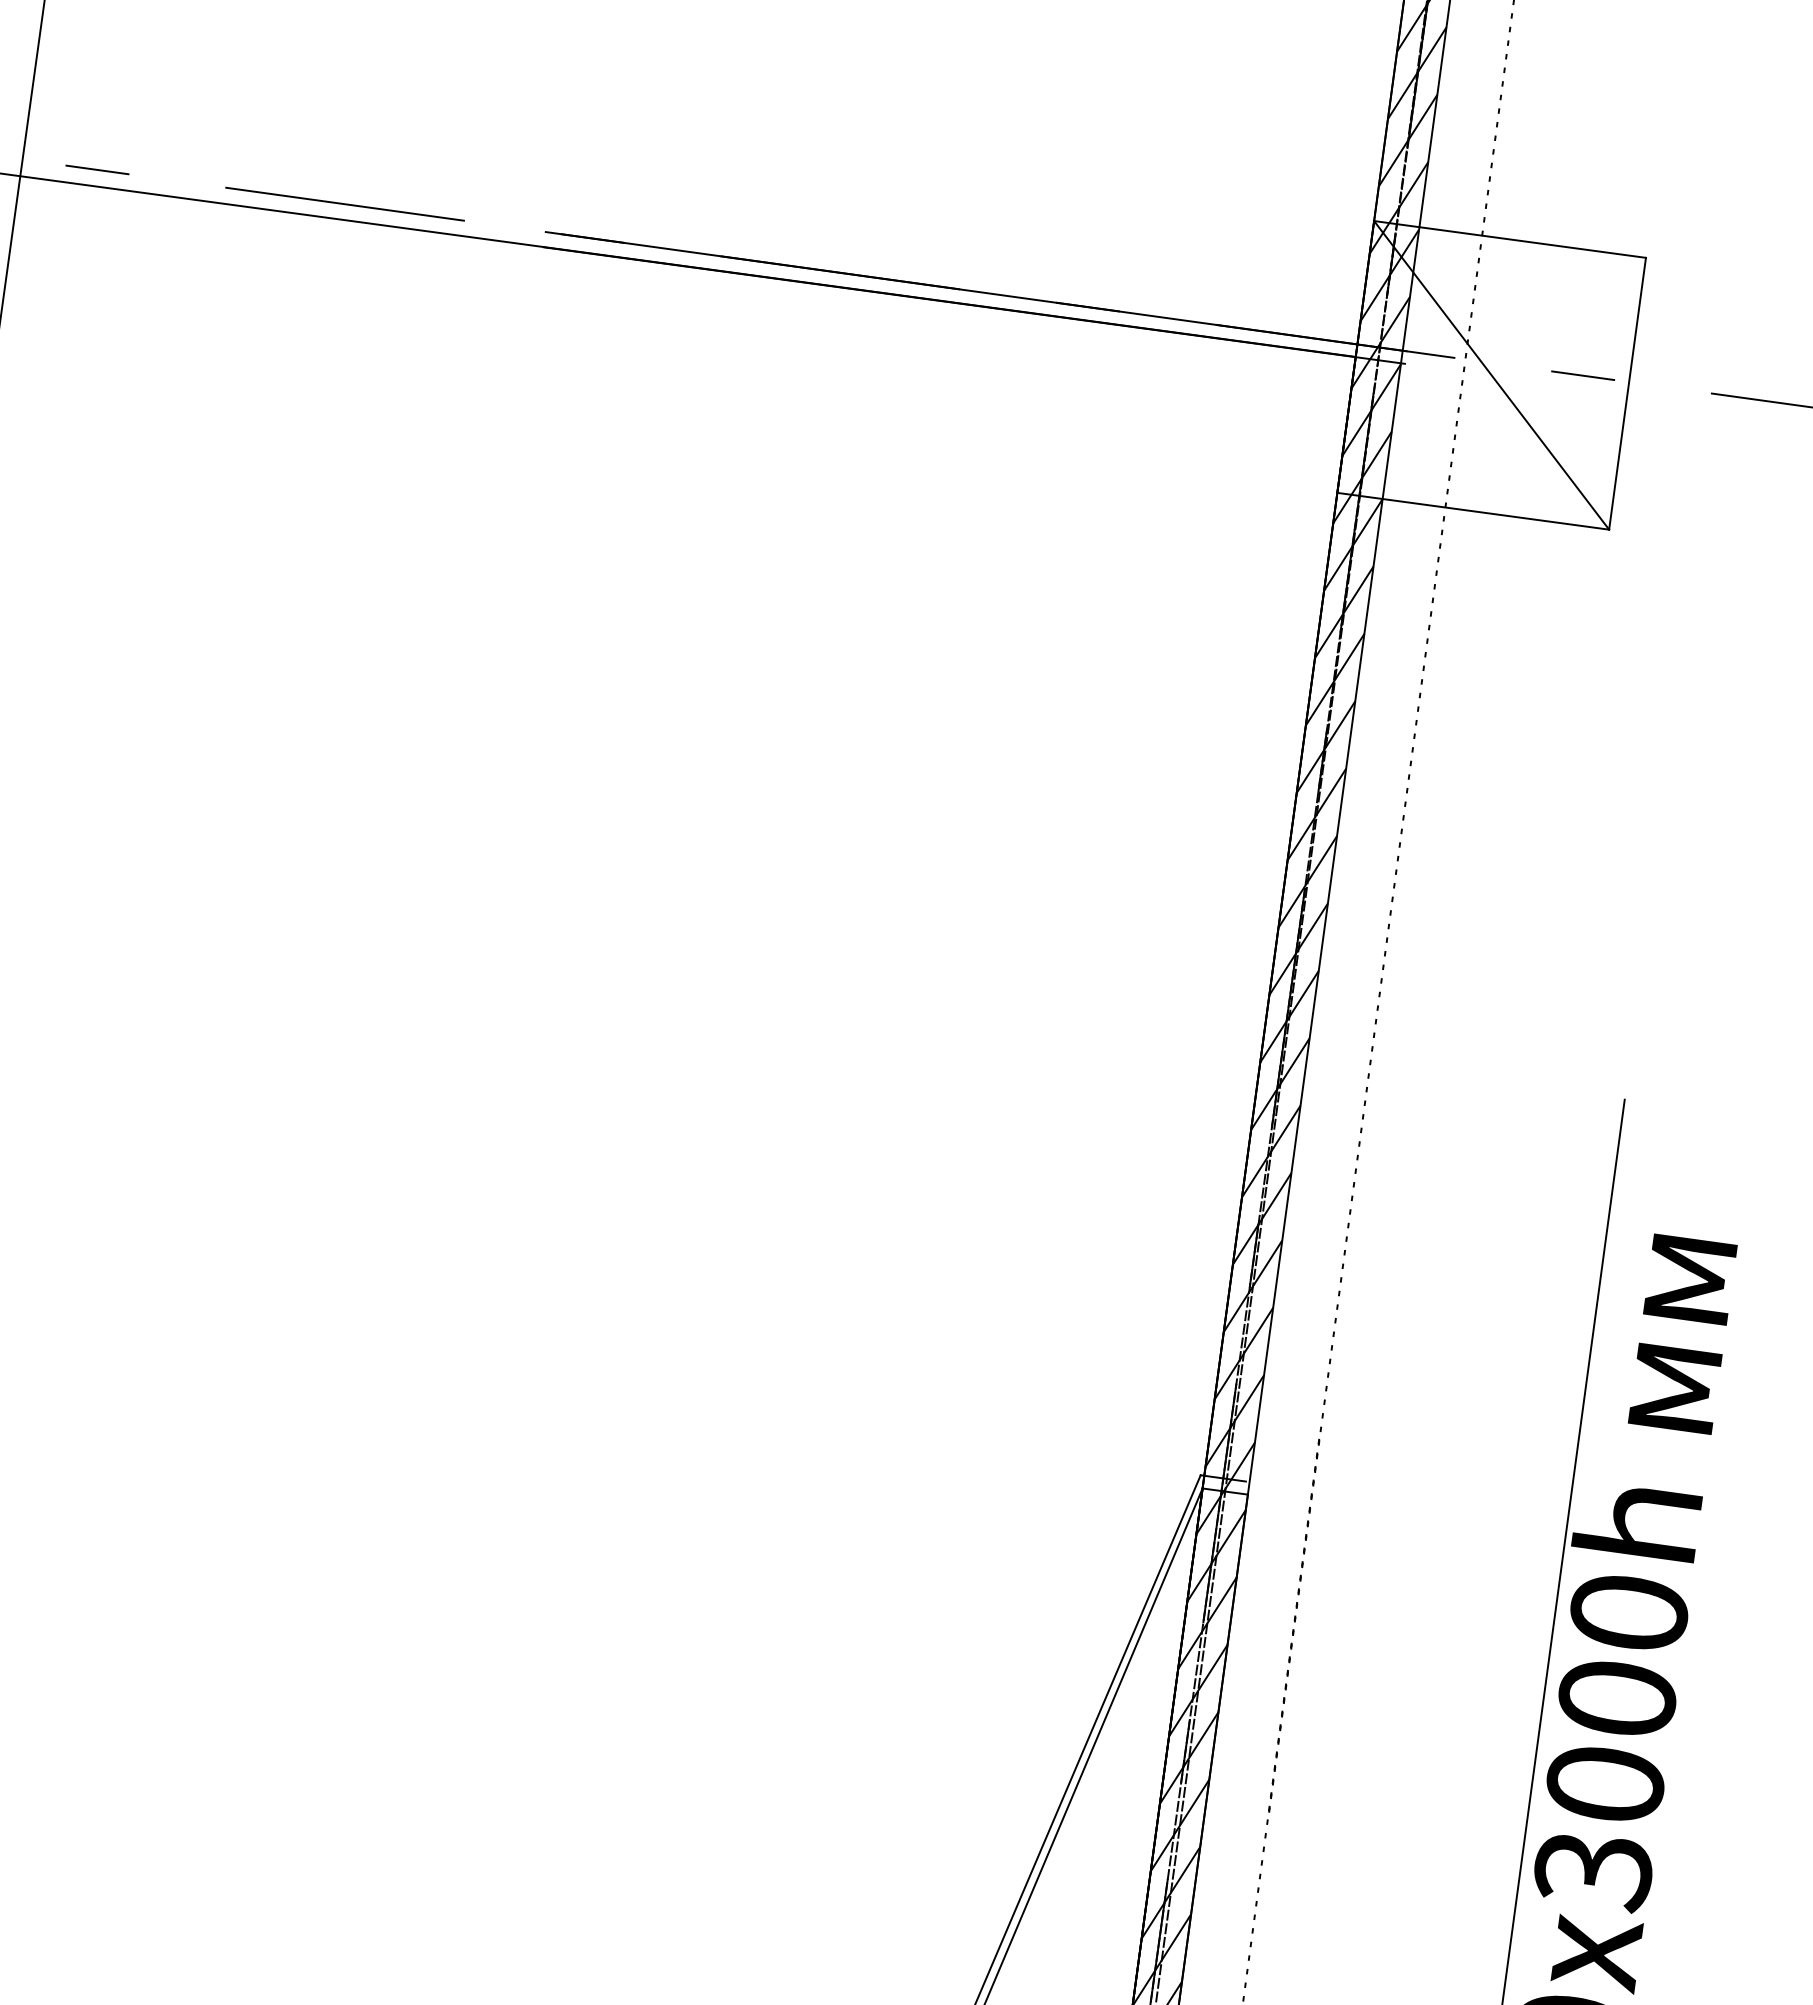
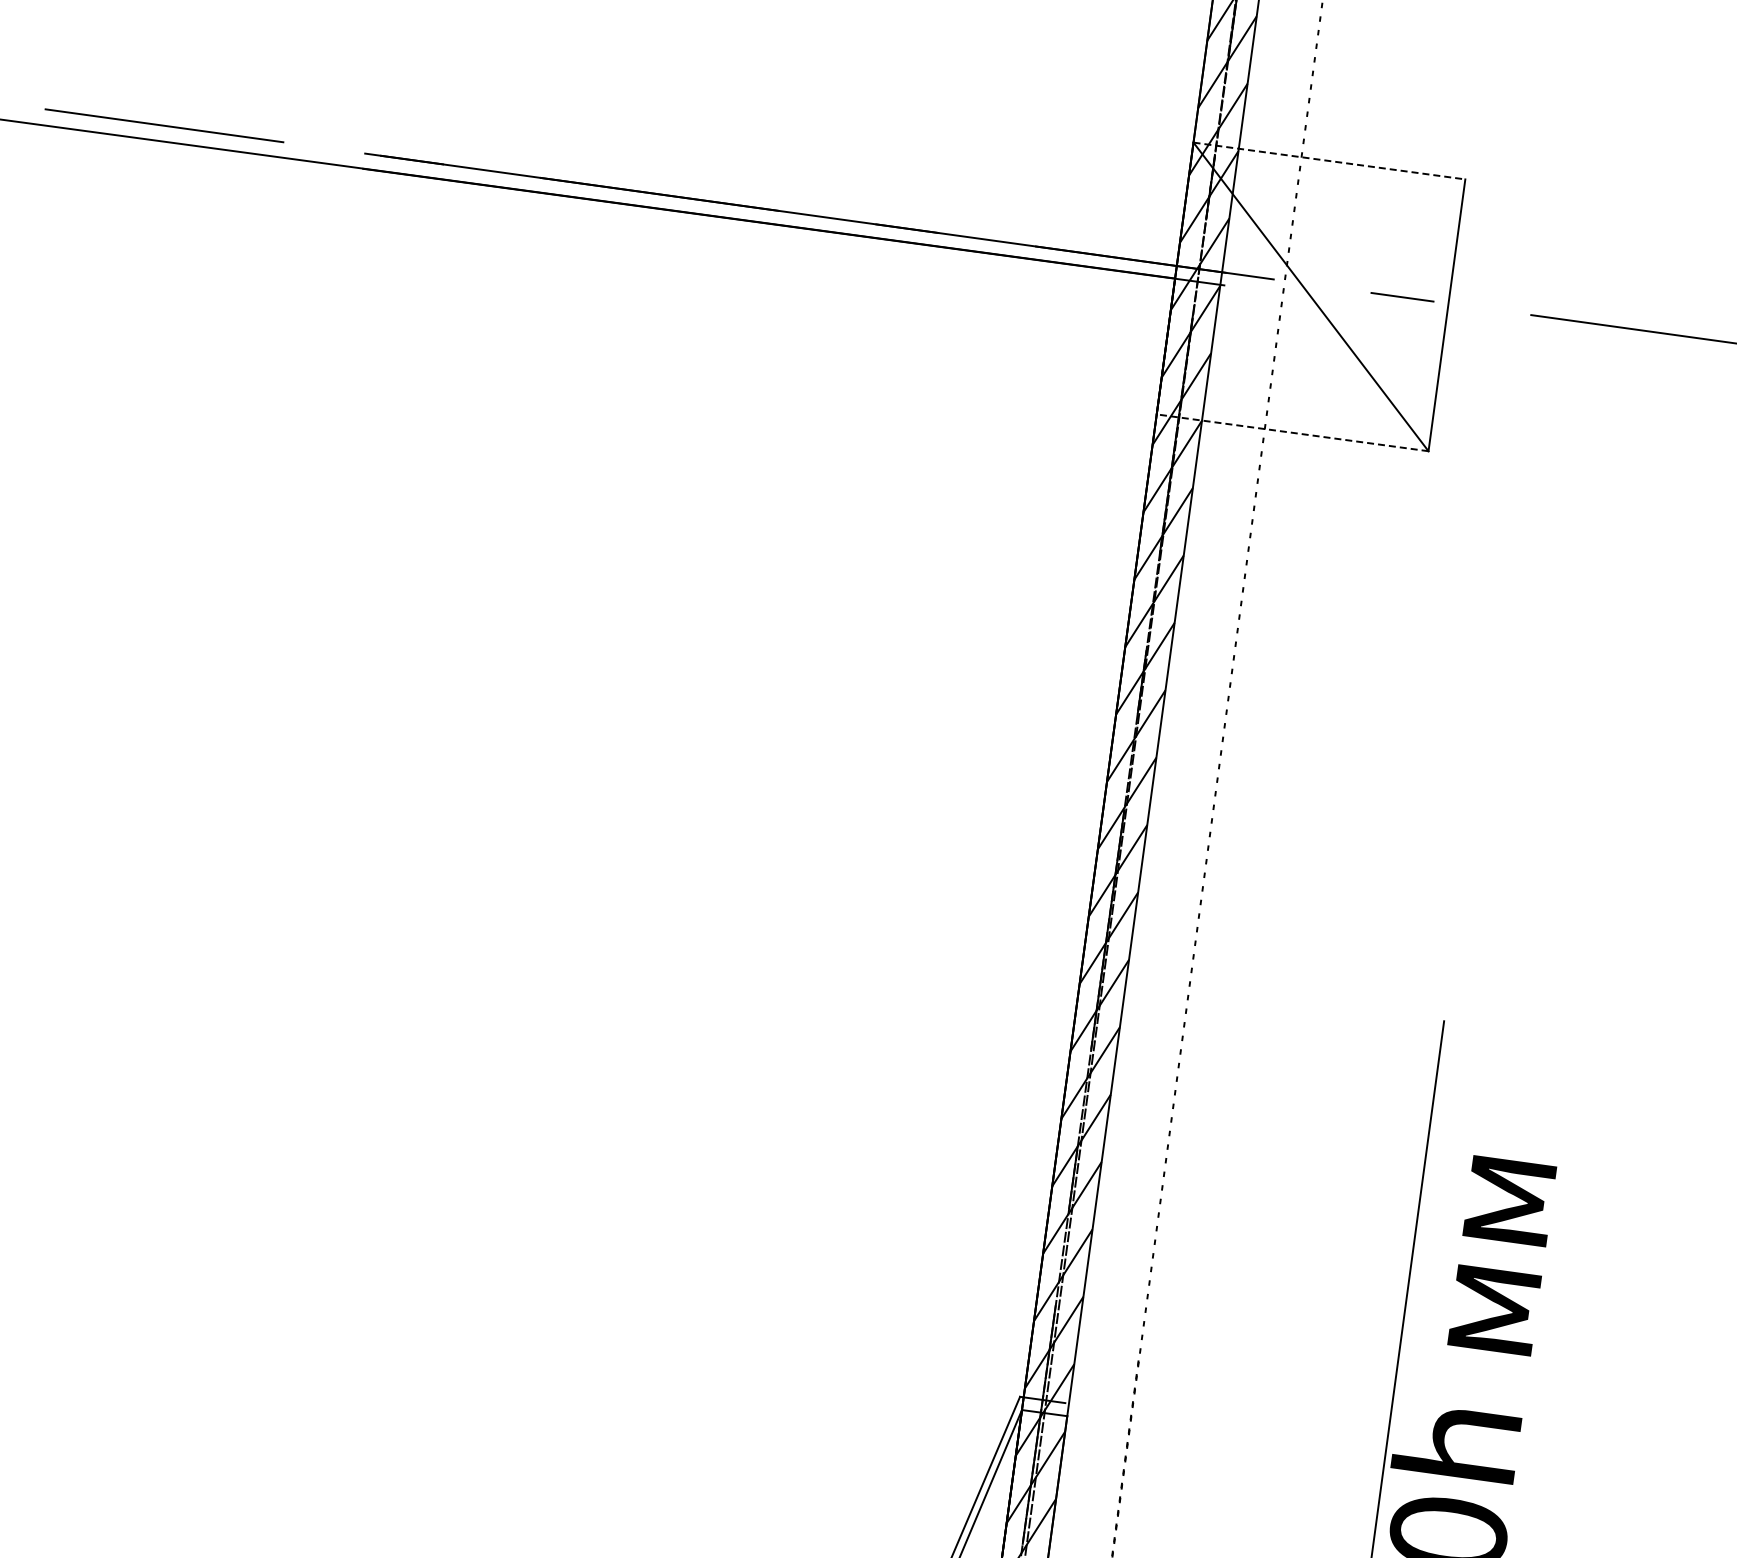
line: (1510, 239) -> (1329, 161), solid -> dashed
line: (1472, 511) -> (1291, 433), solid -> dashed

